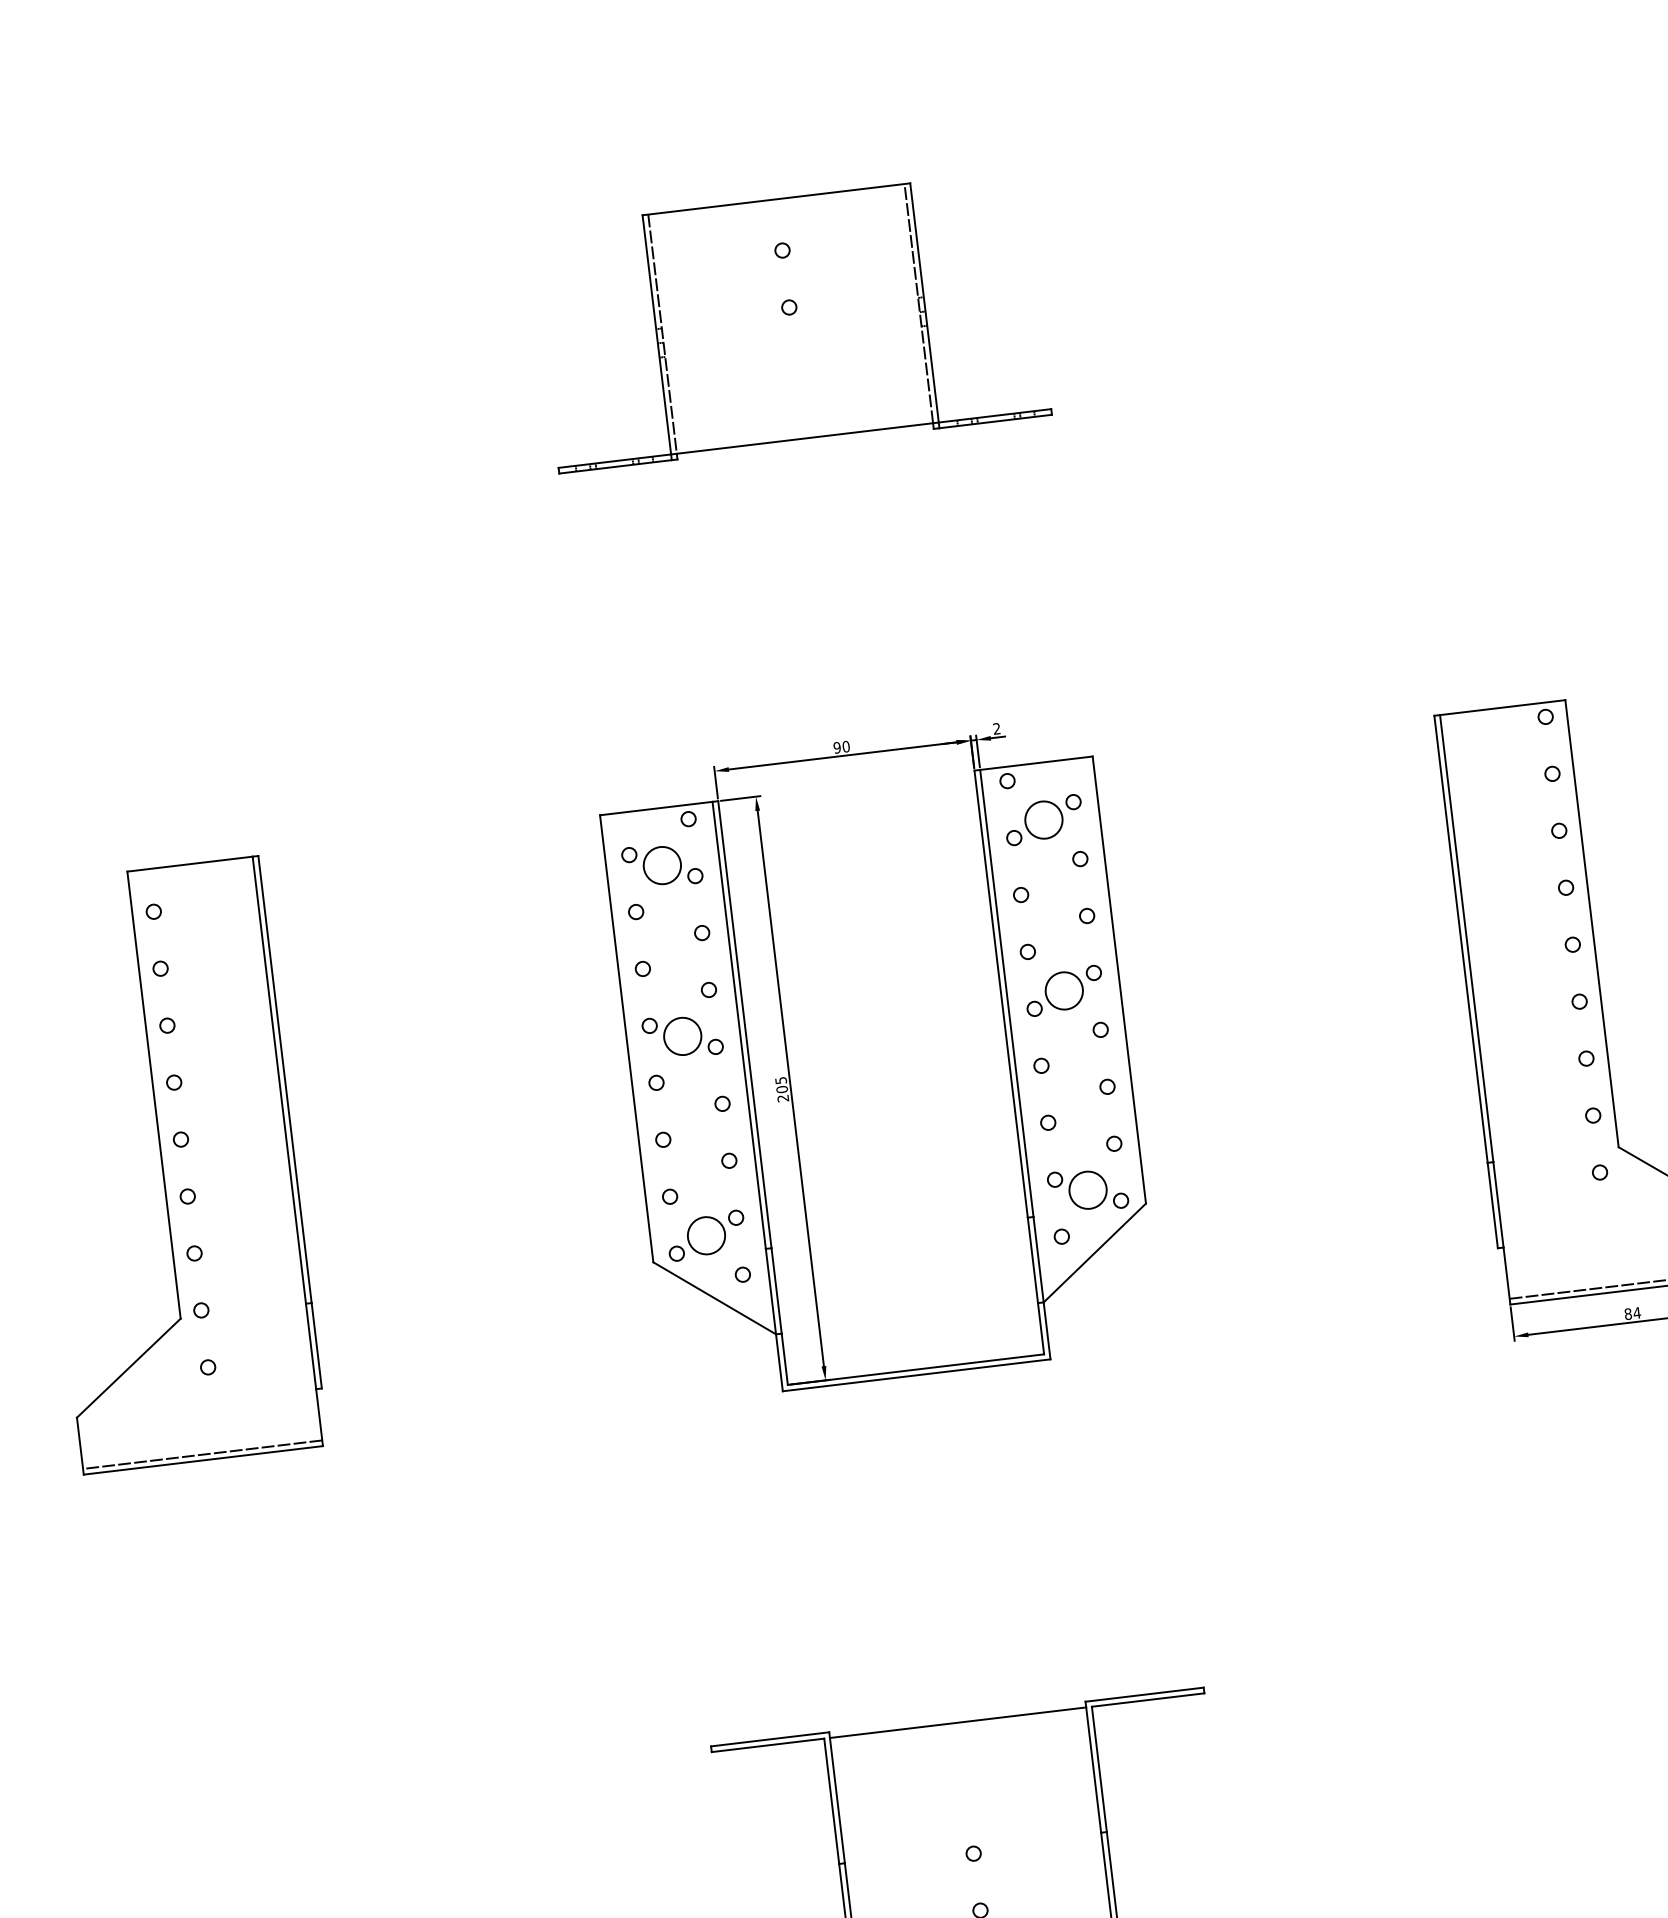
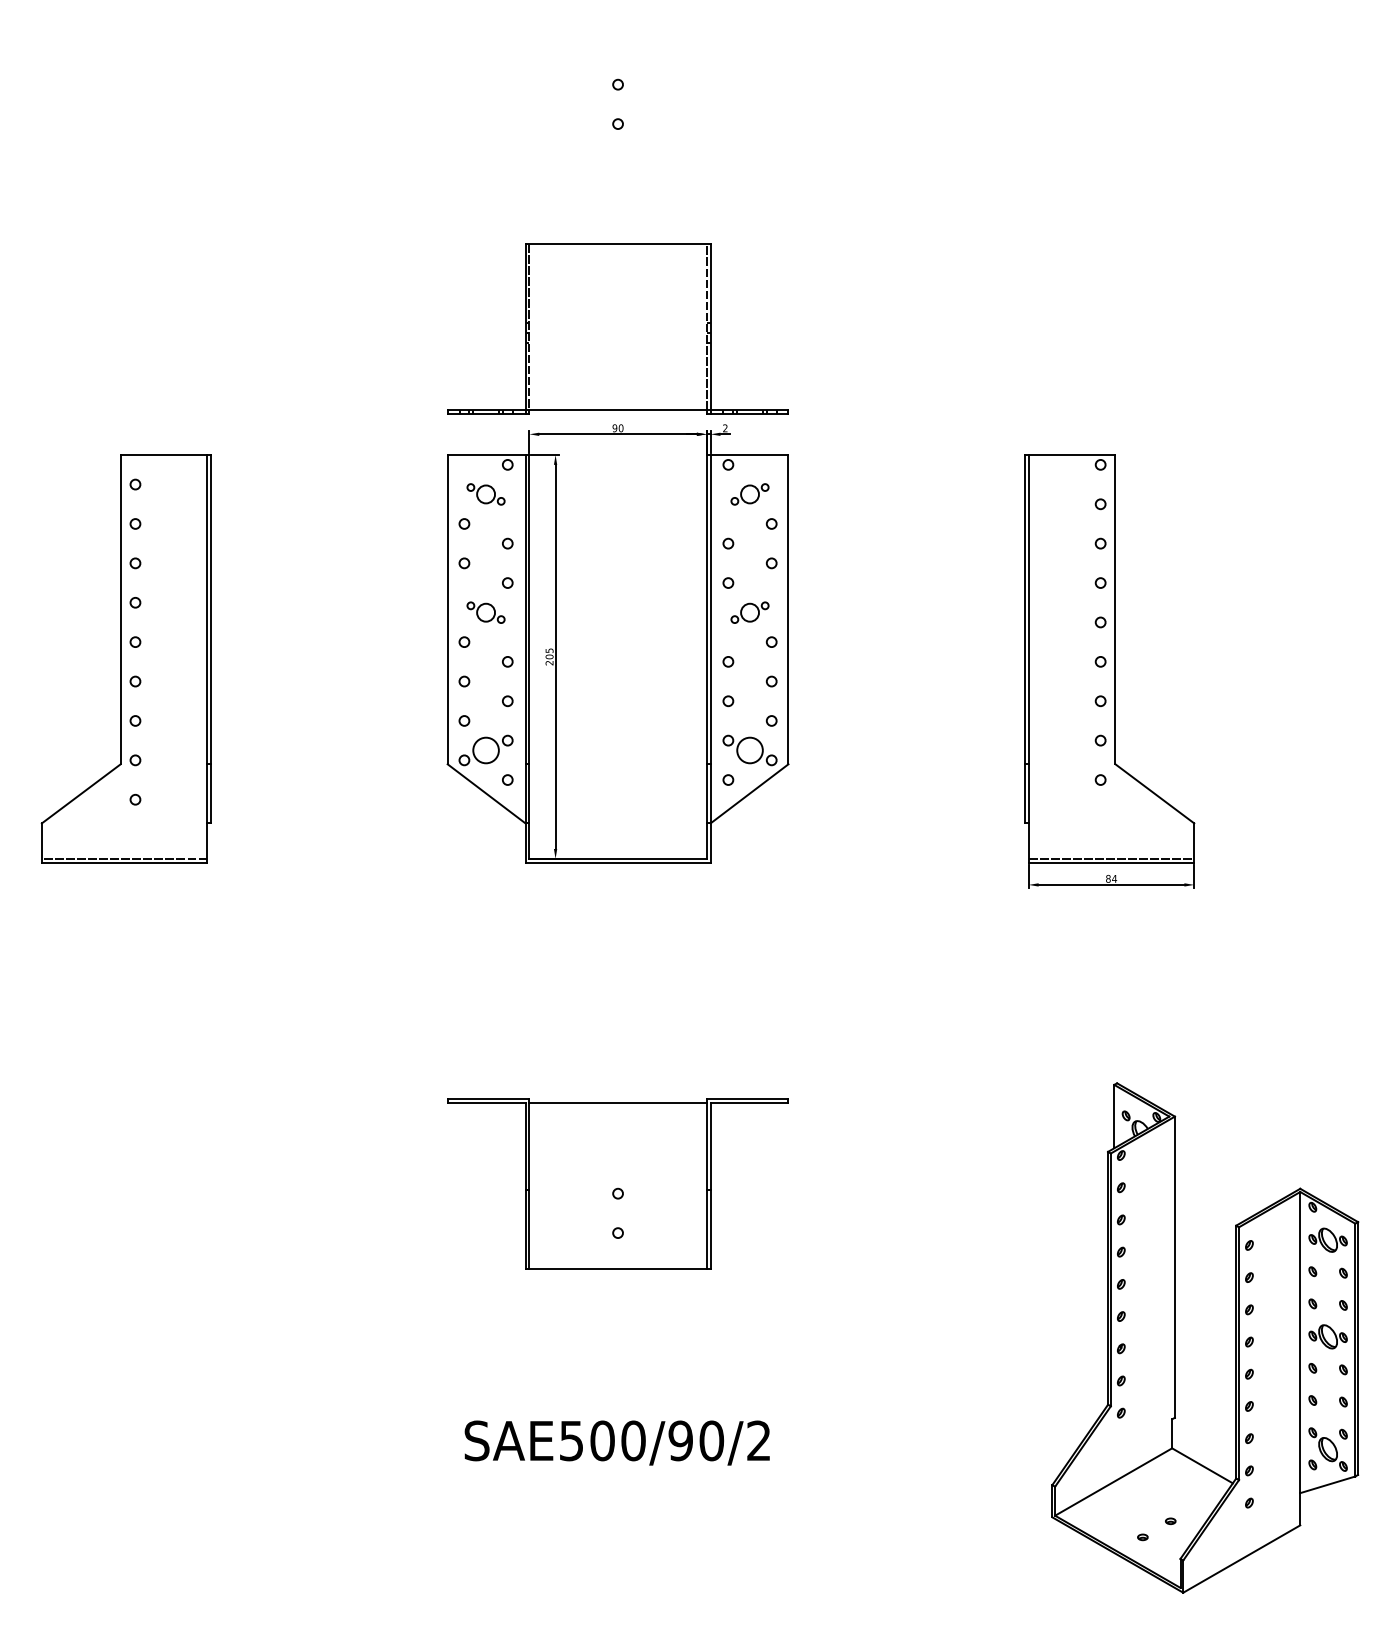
part: (790, 321) -> (617, 328), moved
part: (1043, 820) -> (749, 494), size x0.7
part: (661, 865) -> (485, 494), size x0.7
part: (1063, 990) -> (749, 612), size x0.7
part: (681, 1036) -> (485, 612), size x0.7

